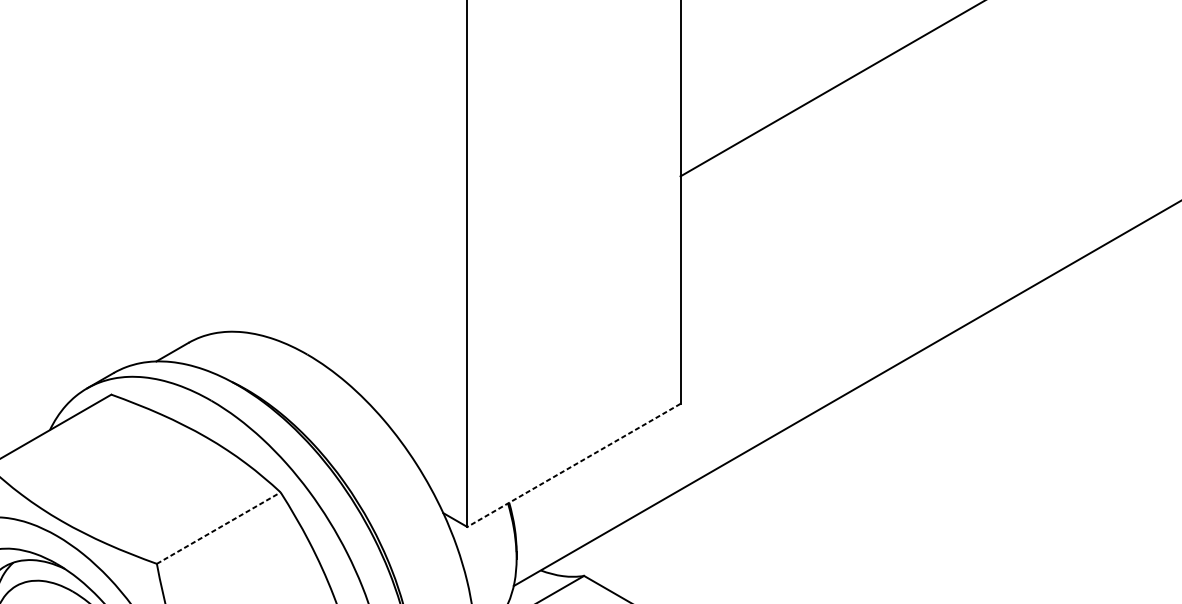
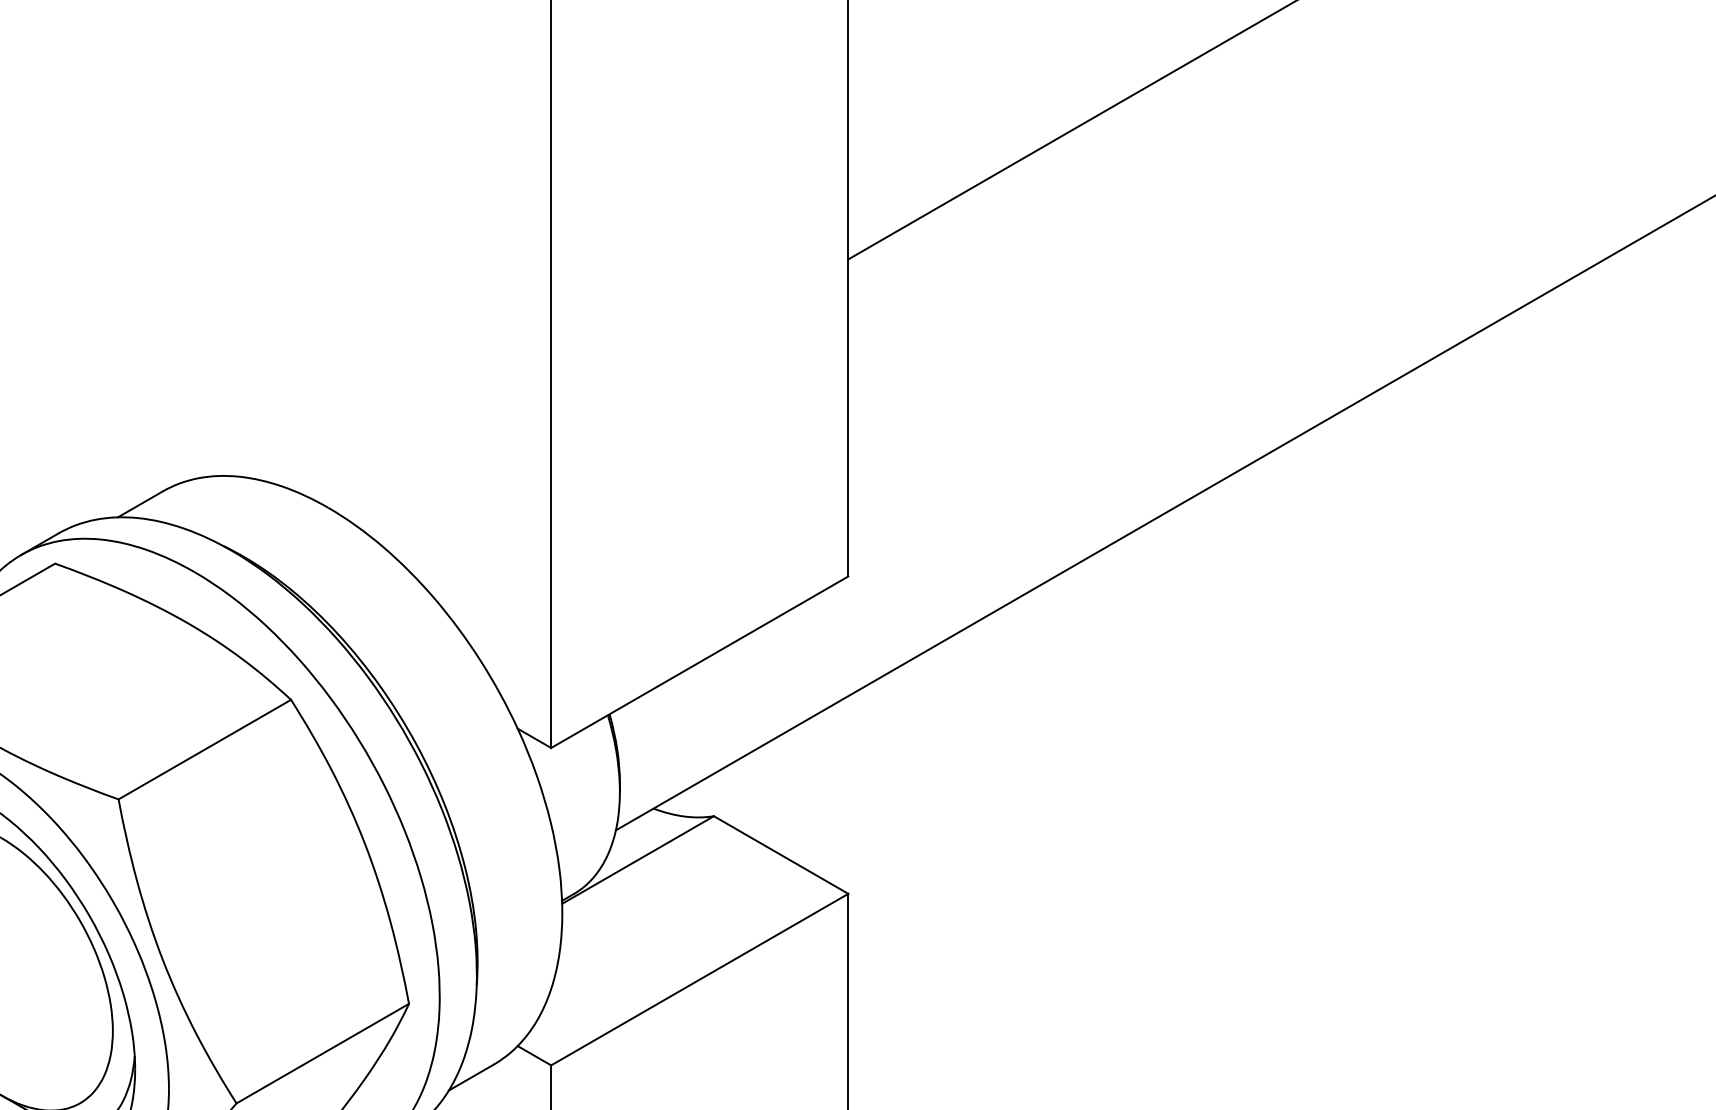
line: (573, 465) -> (699, 662), dashed -> solid
line: (218, 528) -> (204, 749), dashed -> solid

